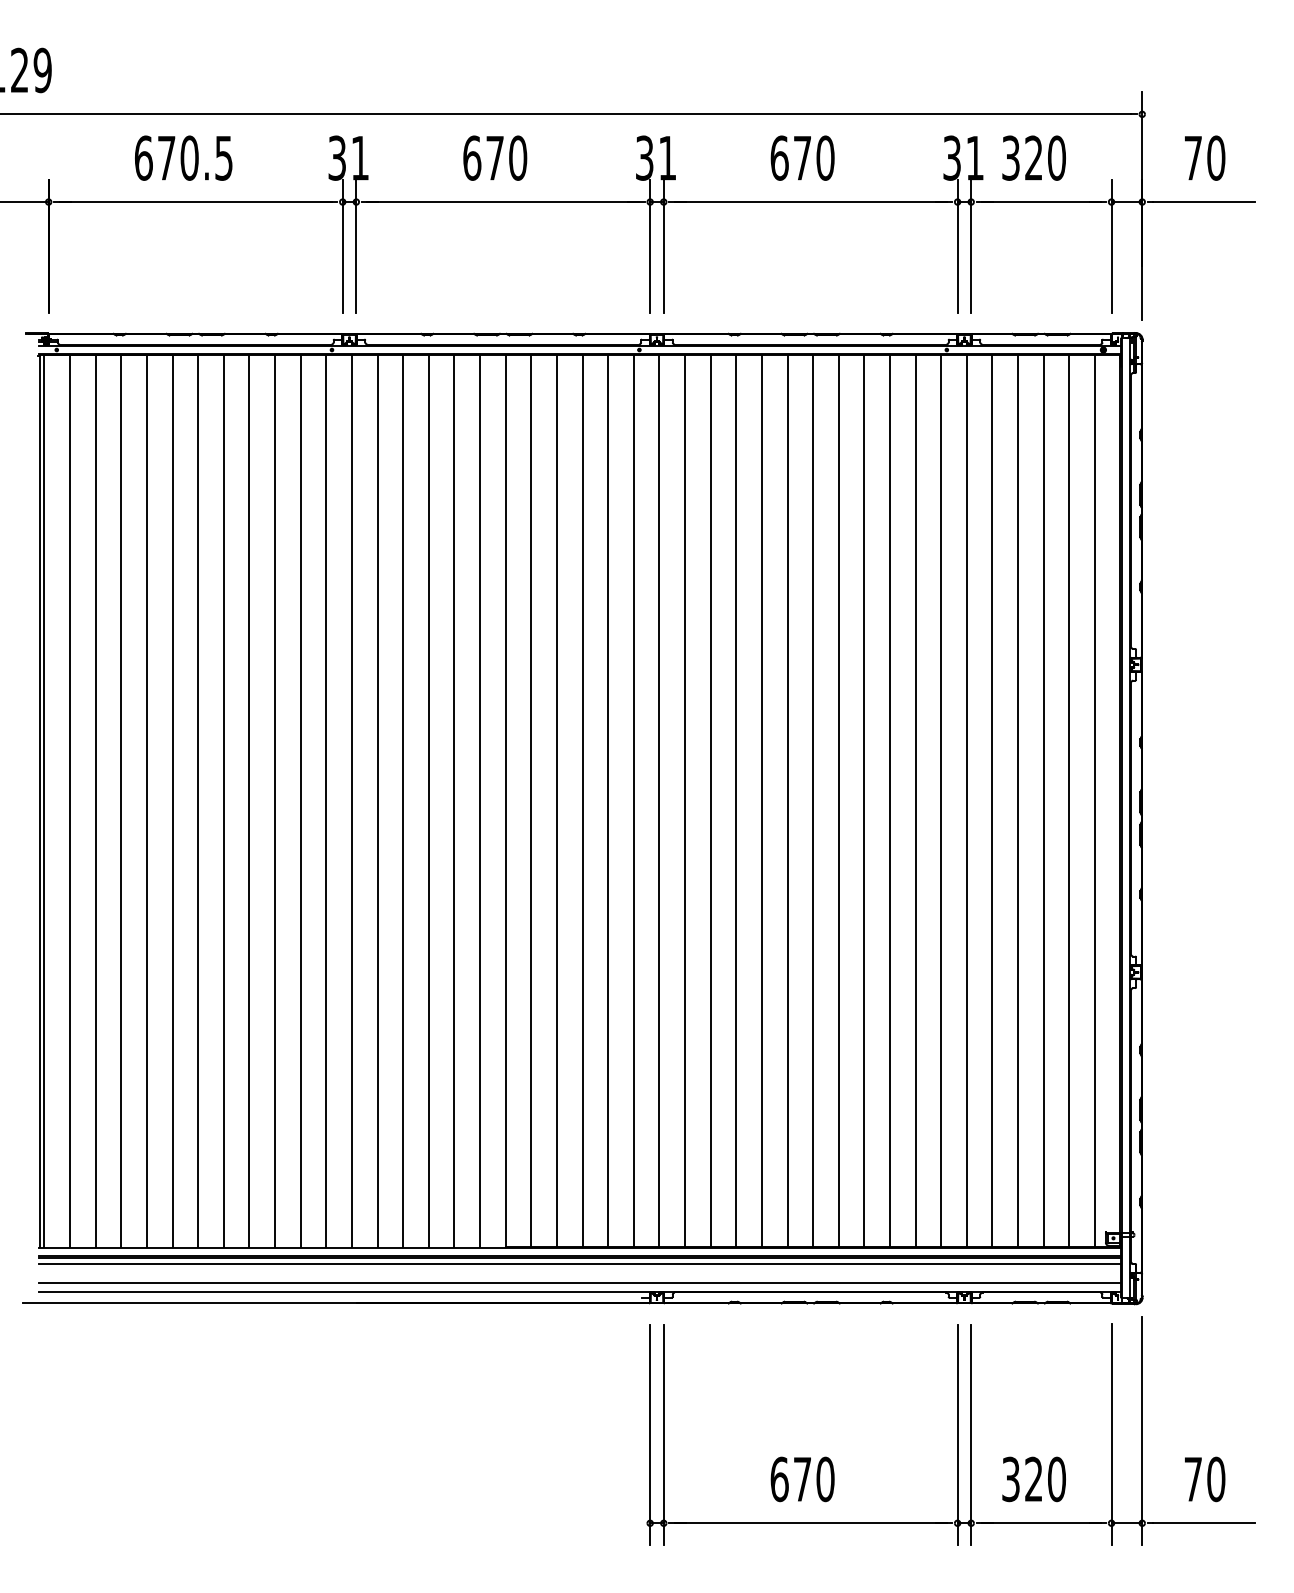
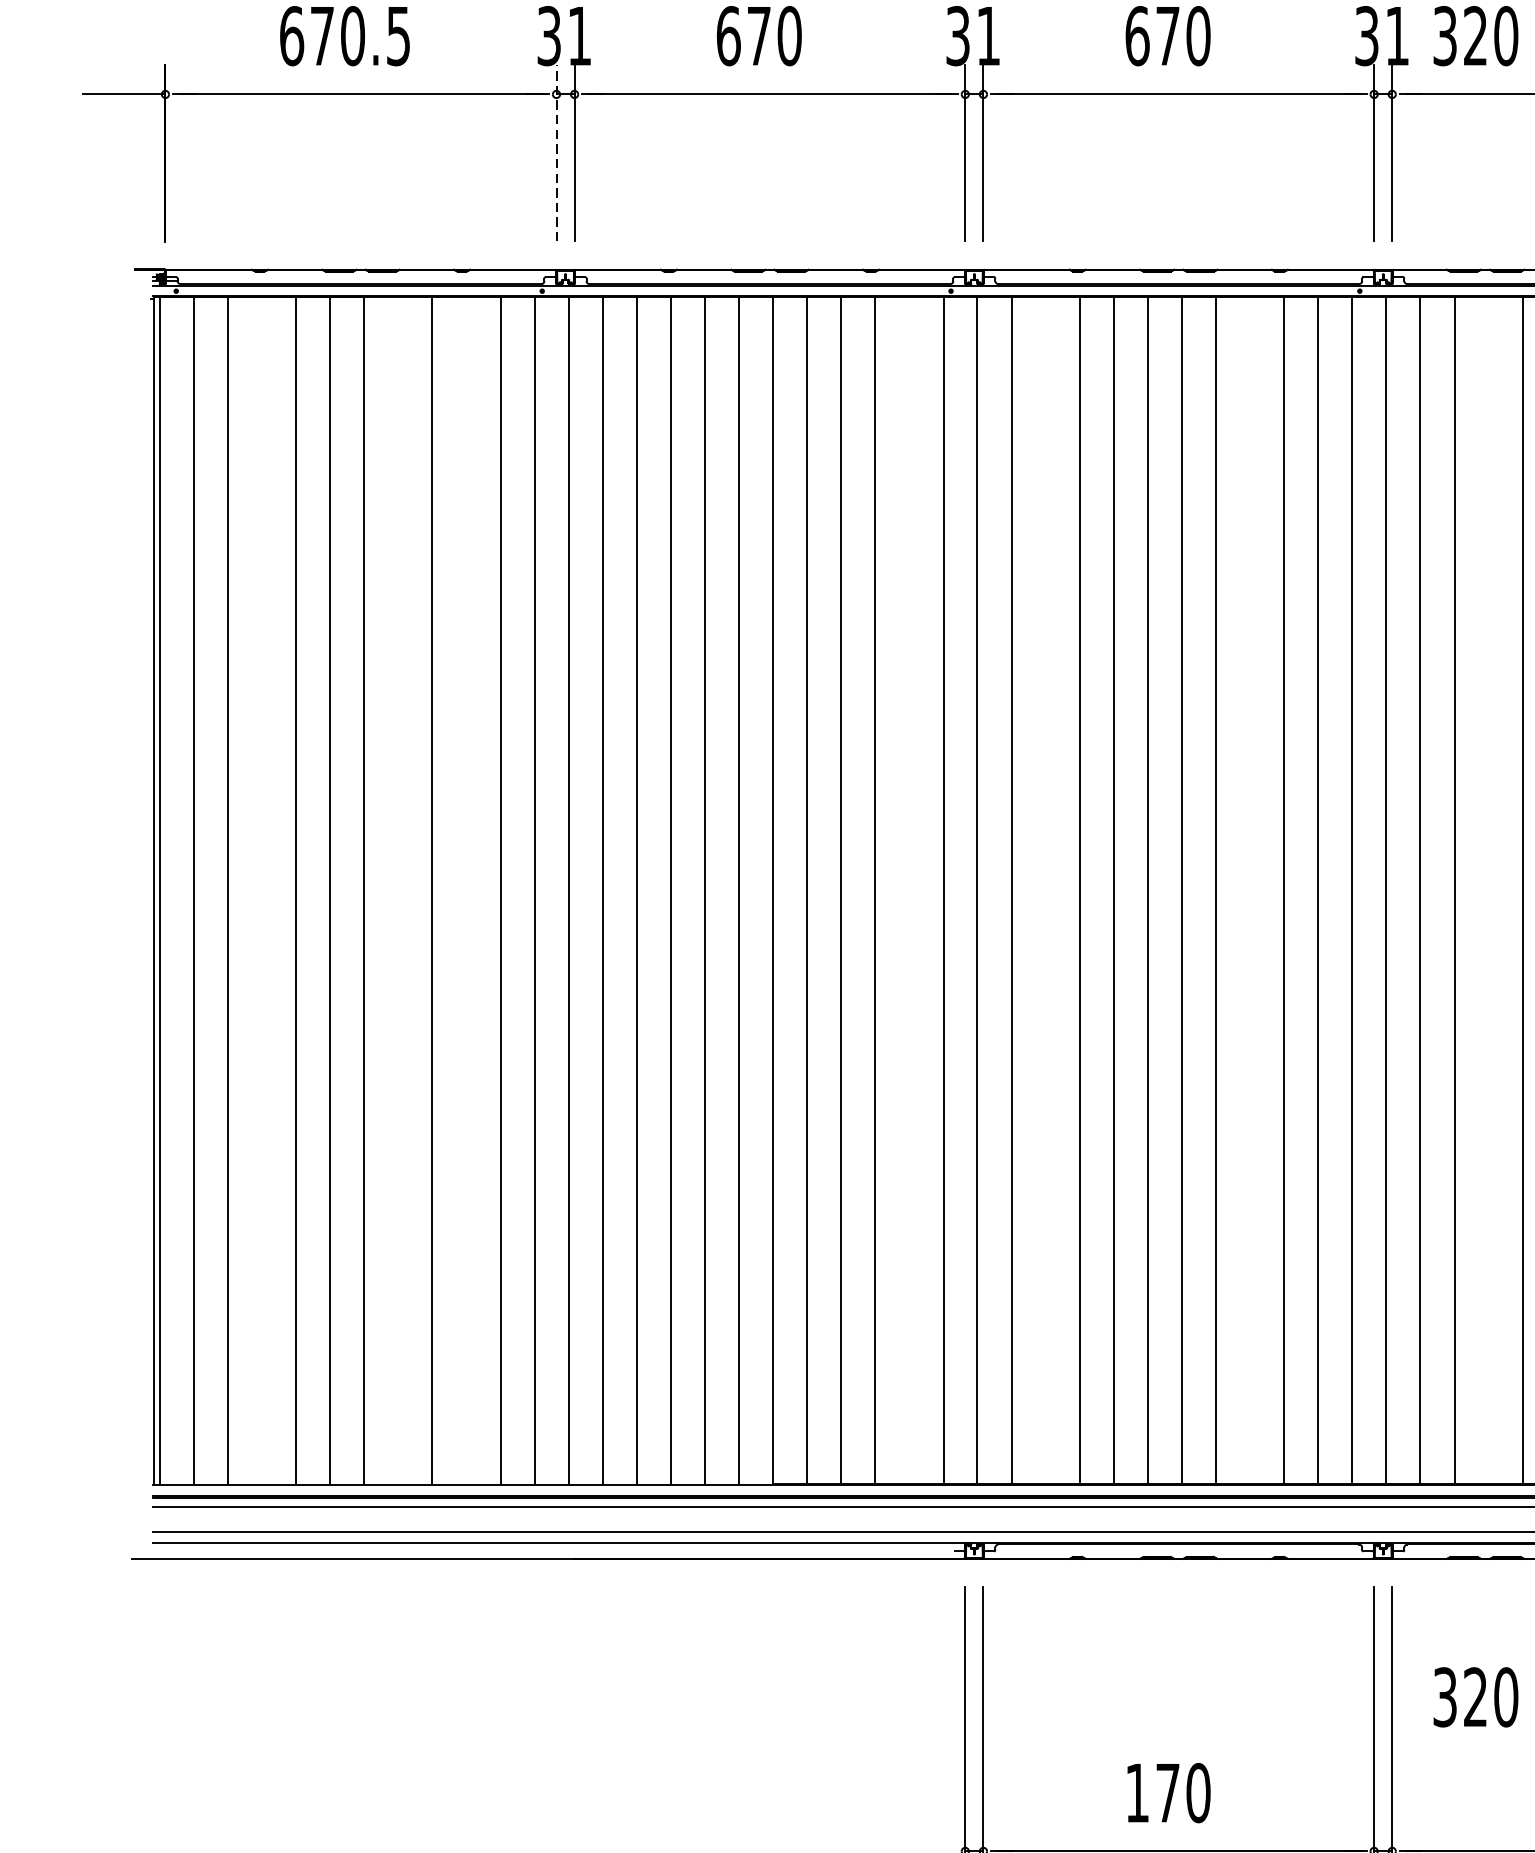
line: (342, 245) -> (556, 152), solid -> dashed
line: (121, 800) -> (262, 890), removed
line: (223, 800) -> (397, 890), removed
line: (275, 800) -> (467, 890), removed
line: (608, 800) -> (909, 890), removed
line: (710, 800) -> (1045, 890), removed
line: (864, 800) -> (1250, 890), removed
line: (1043, 800) -> (1488, 890), removed
text: (779, 1479) -> (1137, 1793), 670 -> 170
text: (1033, 1479) -> (1475, 1697), moved

